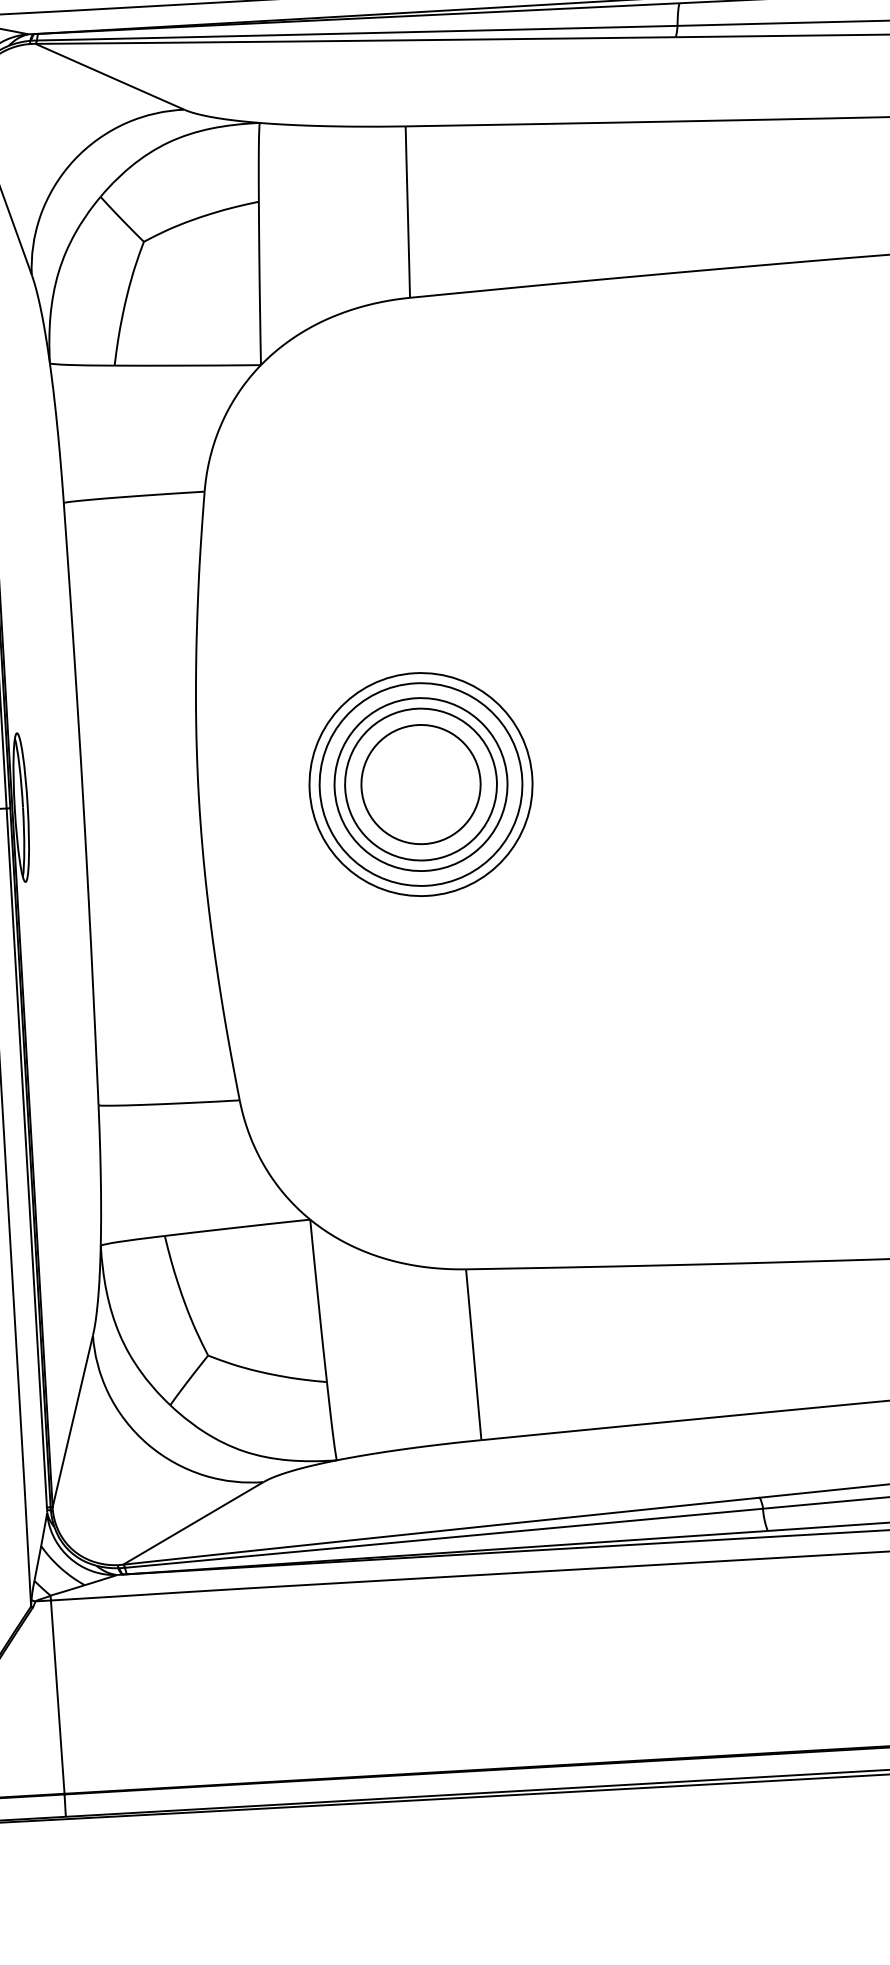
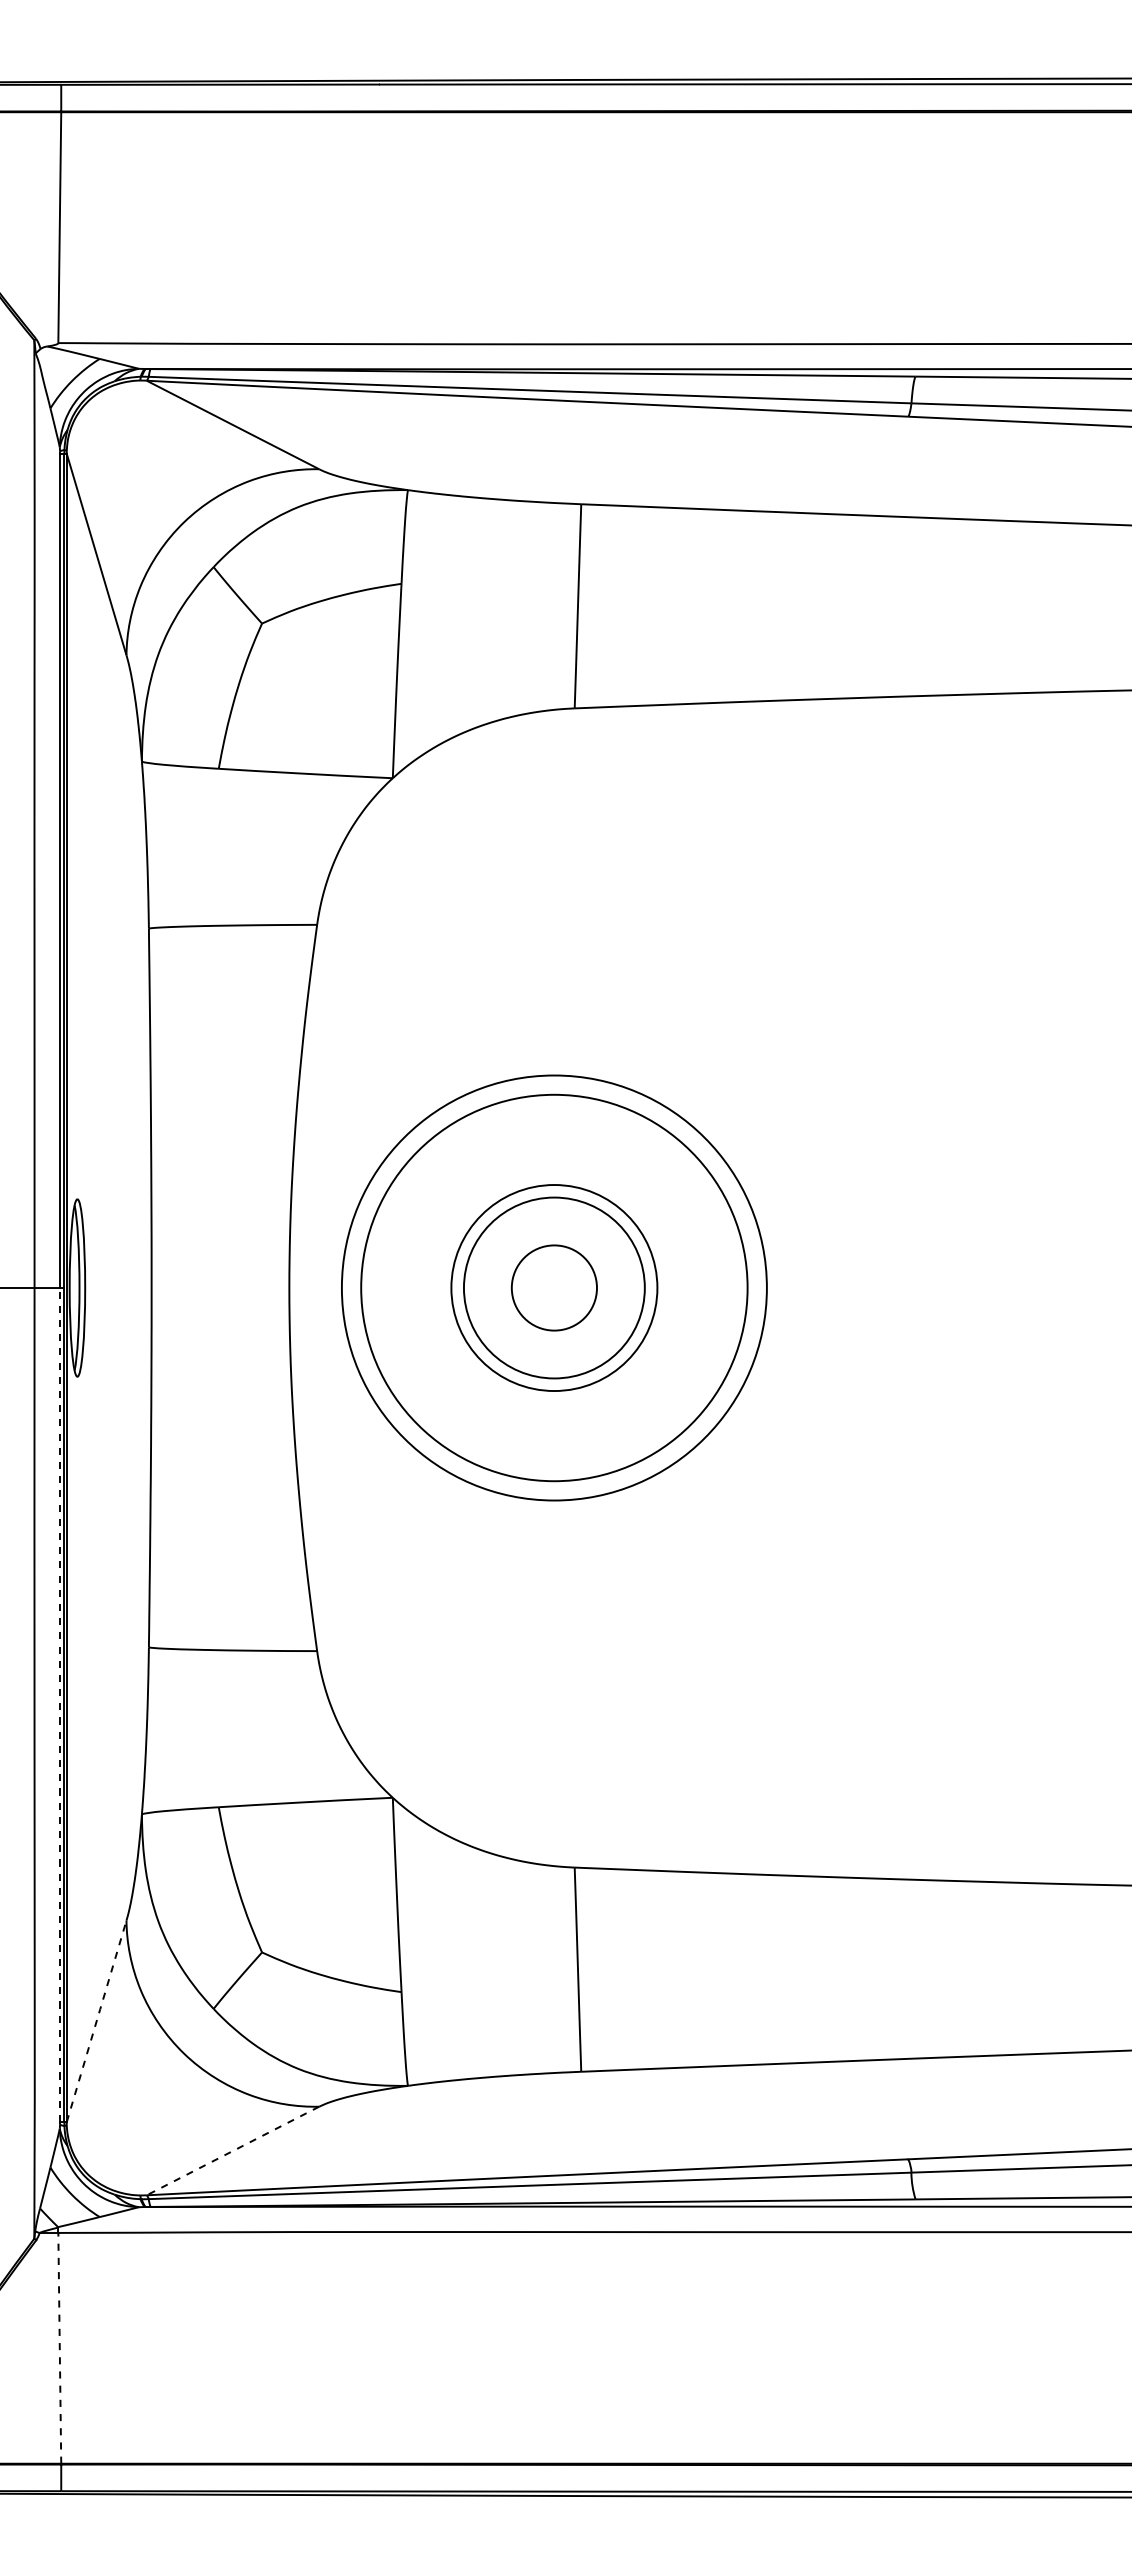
circle: (421, 784) -> (554, 1287), size x1.6
circle: (421, 784) -> (554, 1287), size x1.6
circle: (421, 784) -> (554, 1288), size x0.6
line: (26, 1157) -> (59, 1704), solid -> dashed
line: (72, 1420) -> (96, 2020), solid -> dashed
line: (192, 1523) -> (232, 2151), solid -> dashed
line: (57, 1696) -> (59, 2347), solid -> dashed

